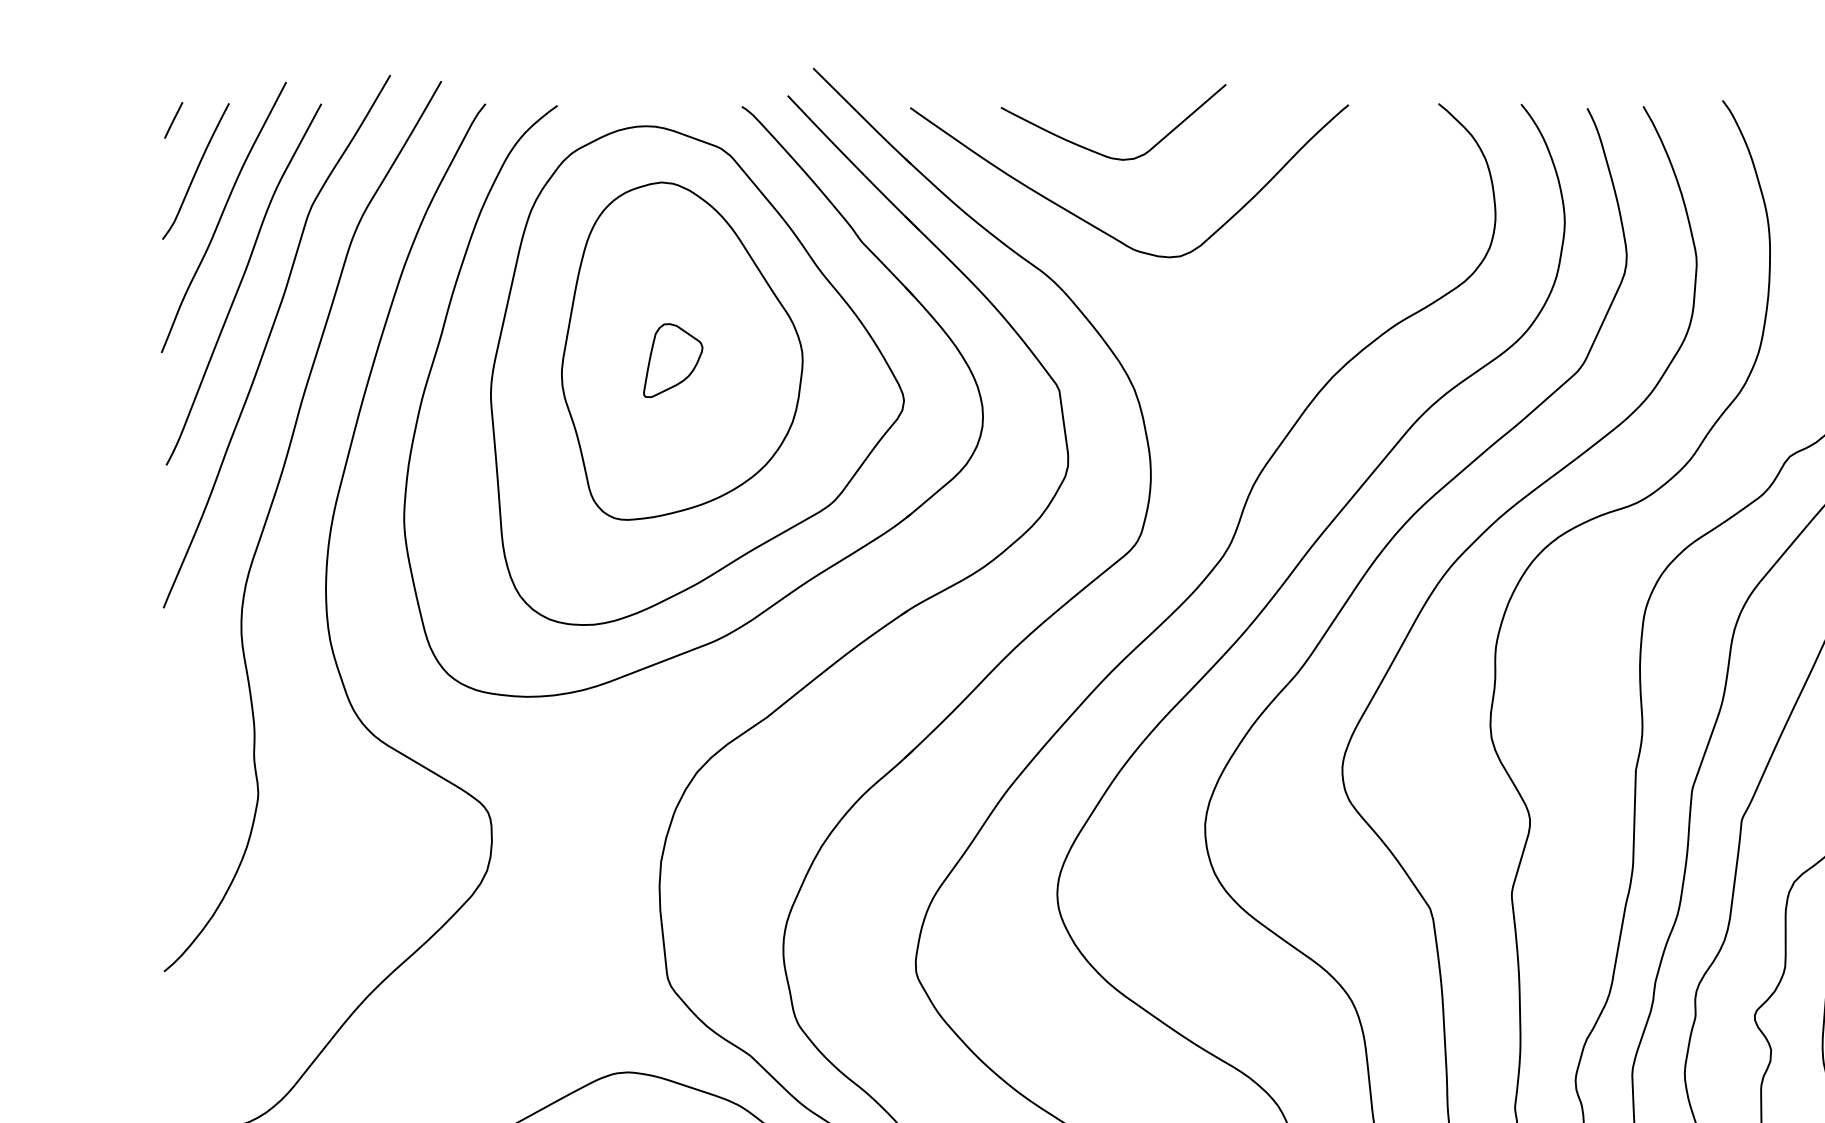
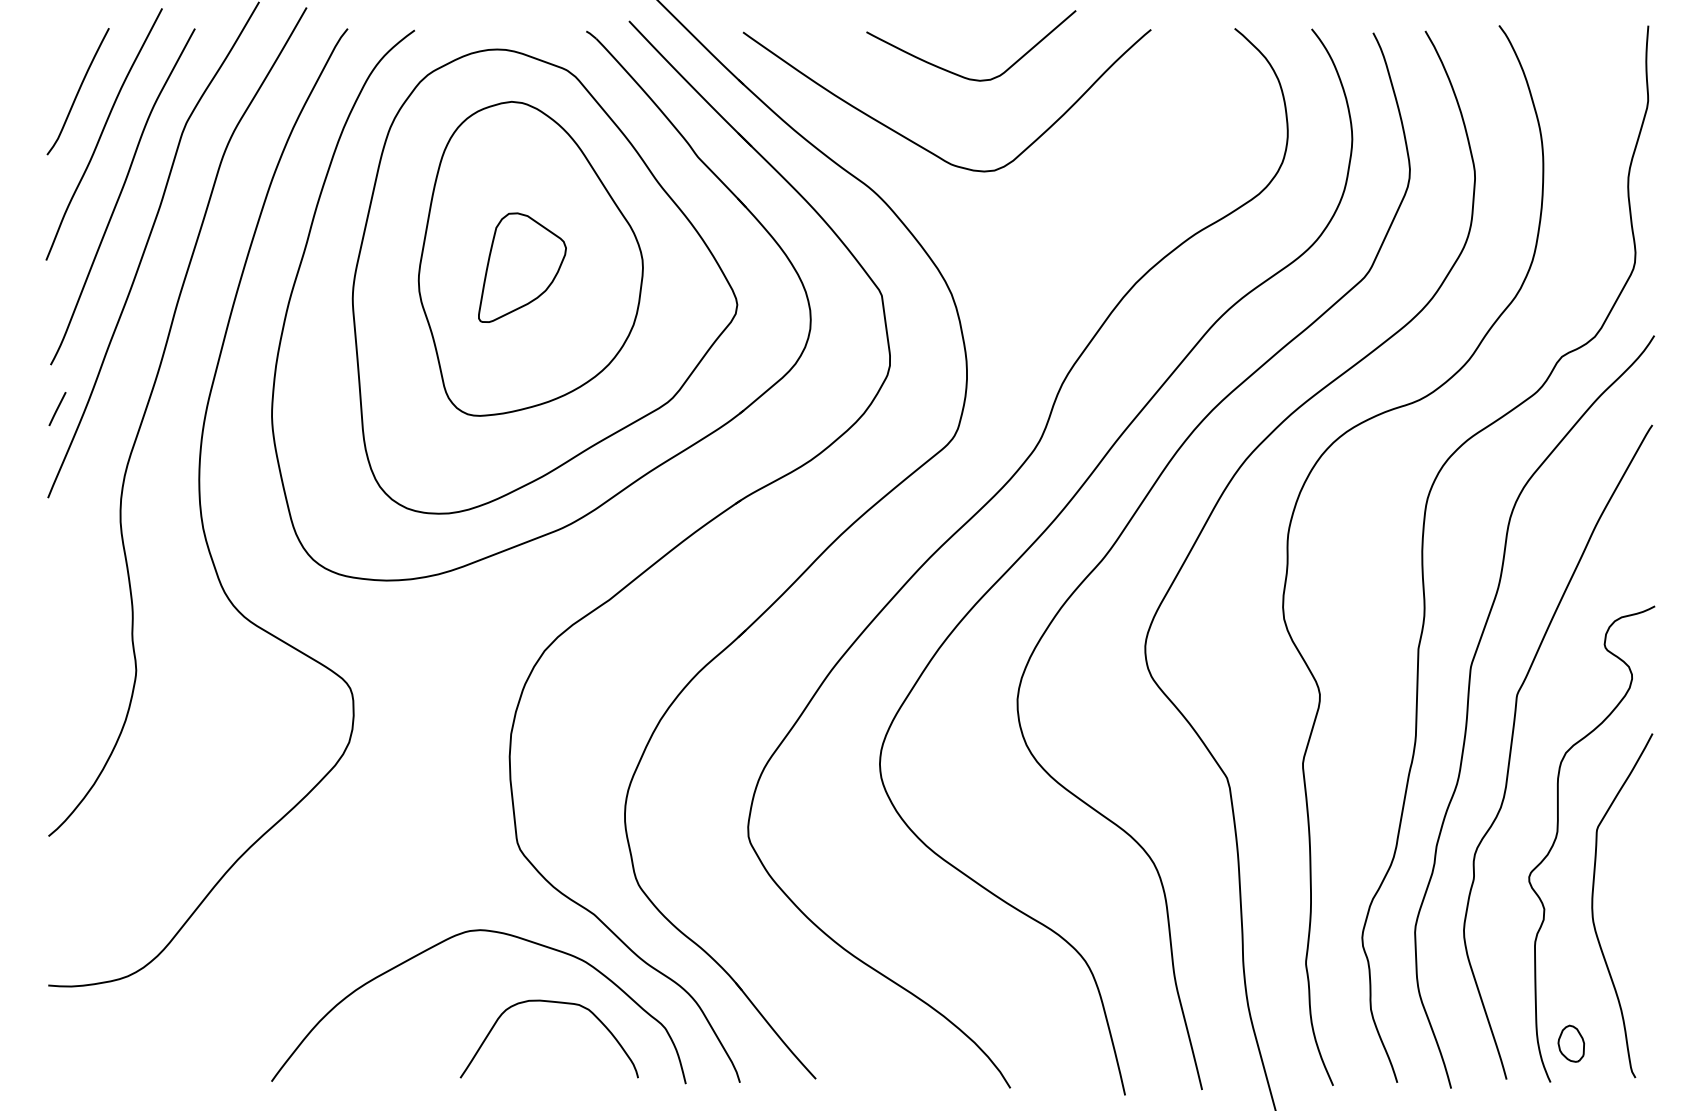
line: (173, 120) -> (57, 409), moved
curve: (1100, 153) -> (959, 74), moved
part: (673, 360) -> (522, 267), size x1.6

